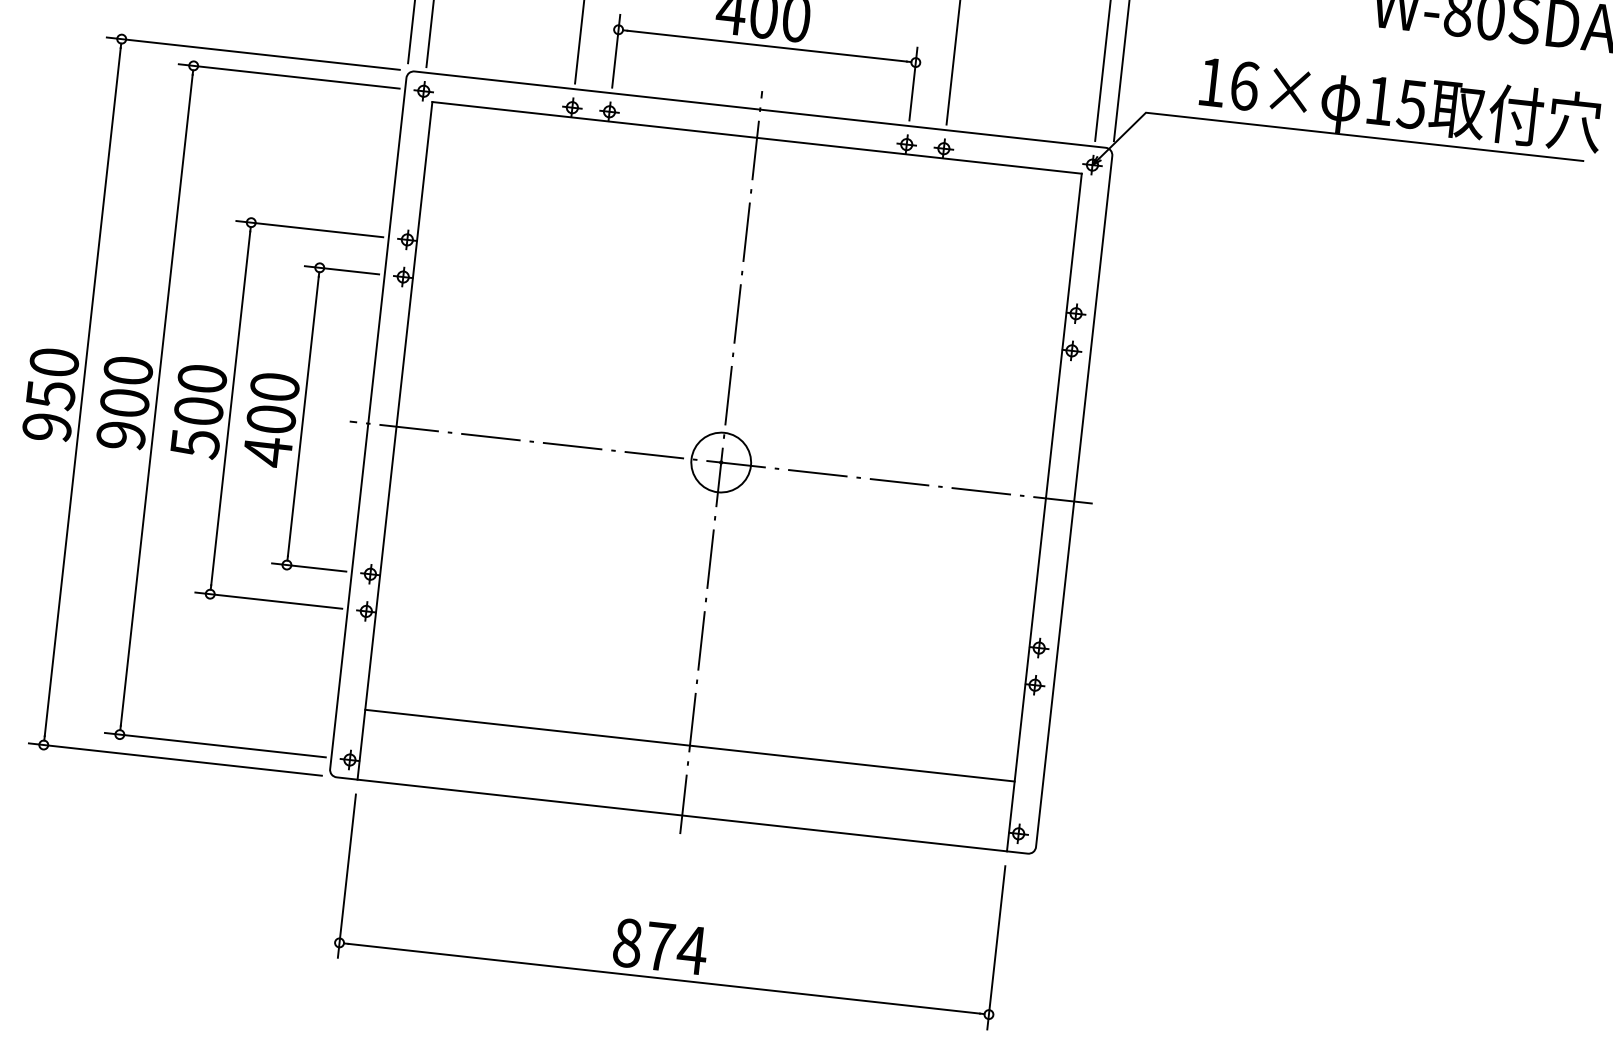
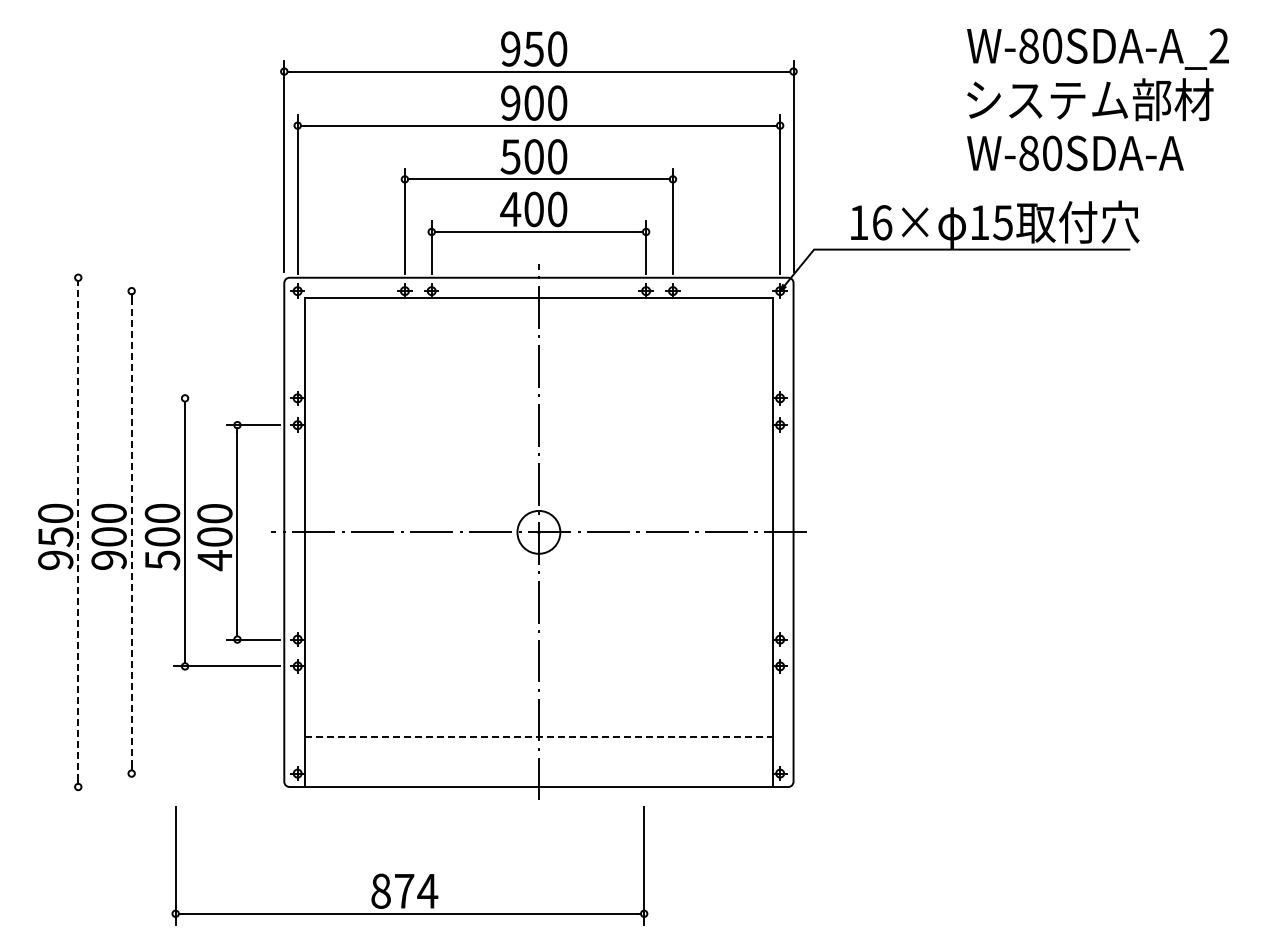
line: (252, 53) -> (172, 277), removed
line: (289, 76) -> (200, 291), removed
line: (310, 229) -> (227, 398), removed
line: (83, 390) -> (78, 531), solid -> dashed
line: (156, 400) -> (131, 532), solid -> dashed
line: (215, 744) -> (200, 773), removed
line: (690, 745) -> (539, 736), solid -> dashed
line: (174, 760) -> (172, 787), removed
part: (669, 924) -> (409, 874), moved

